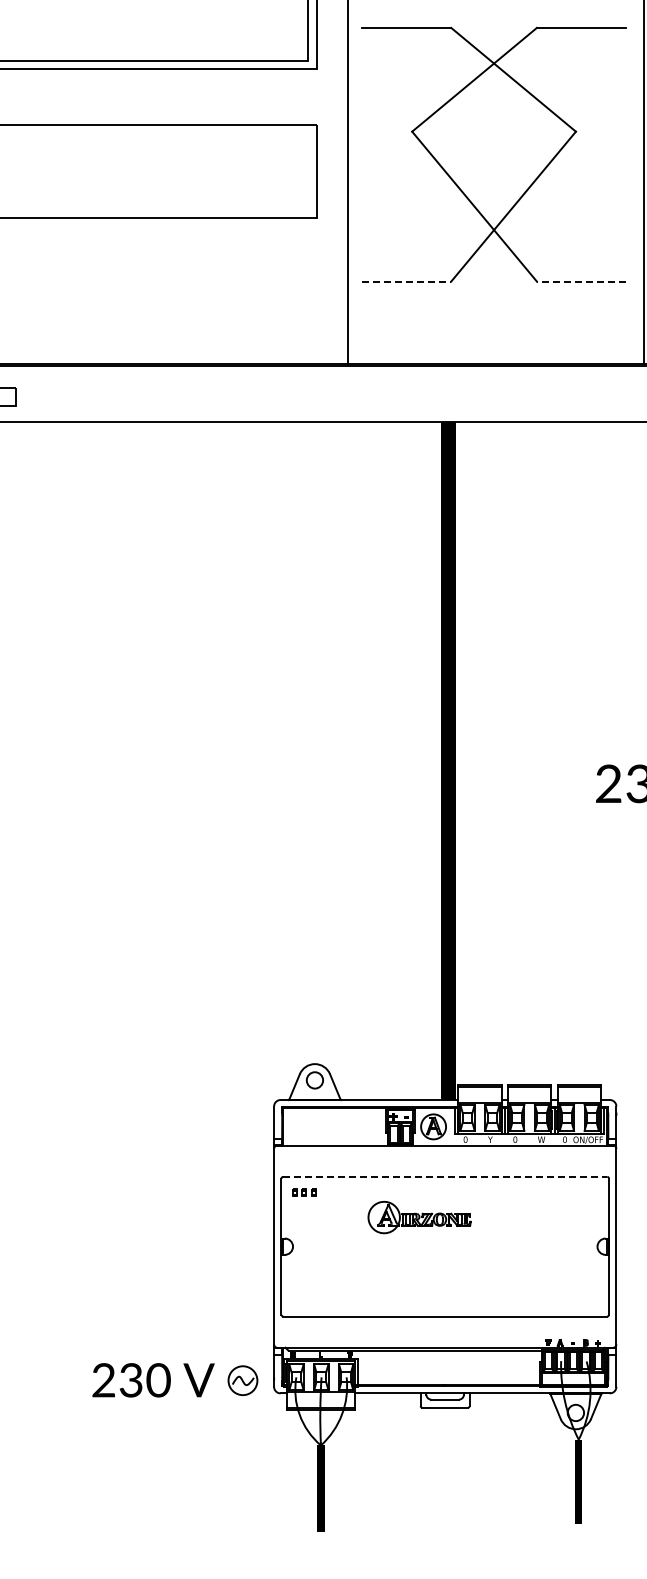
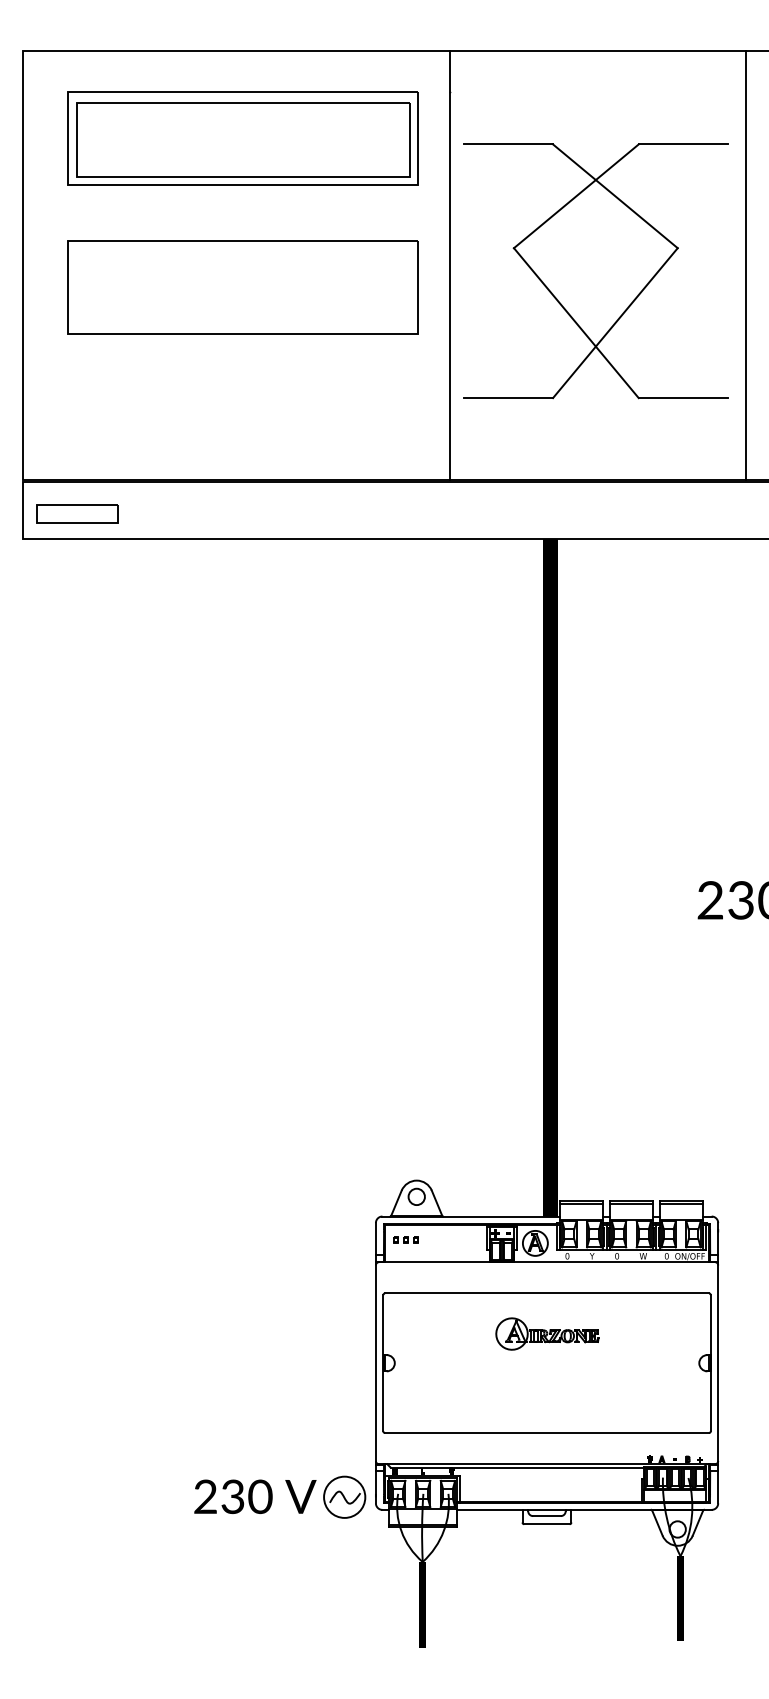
line: (407, 281) -> (509, 398), dashed -> solid
line: (580, 281) -> (682, 398), dashed -> solid
line: (445, 1176) -> (547, 1293), dashed -> solid
part: (303, 1191) -> (405, 1239), moved
part: (419, 1216) -> (547, 1333), moved
part: (242, 1379) -> (344, 1496), size x1.43

